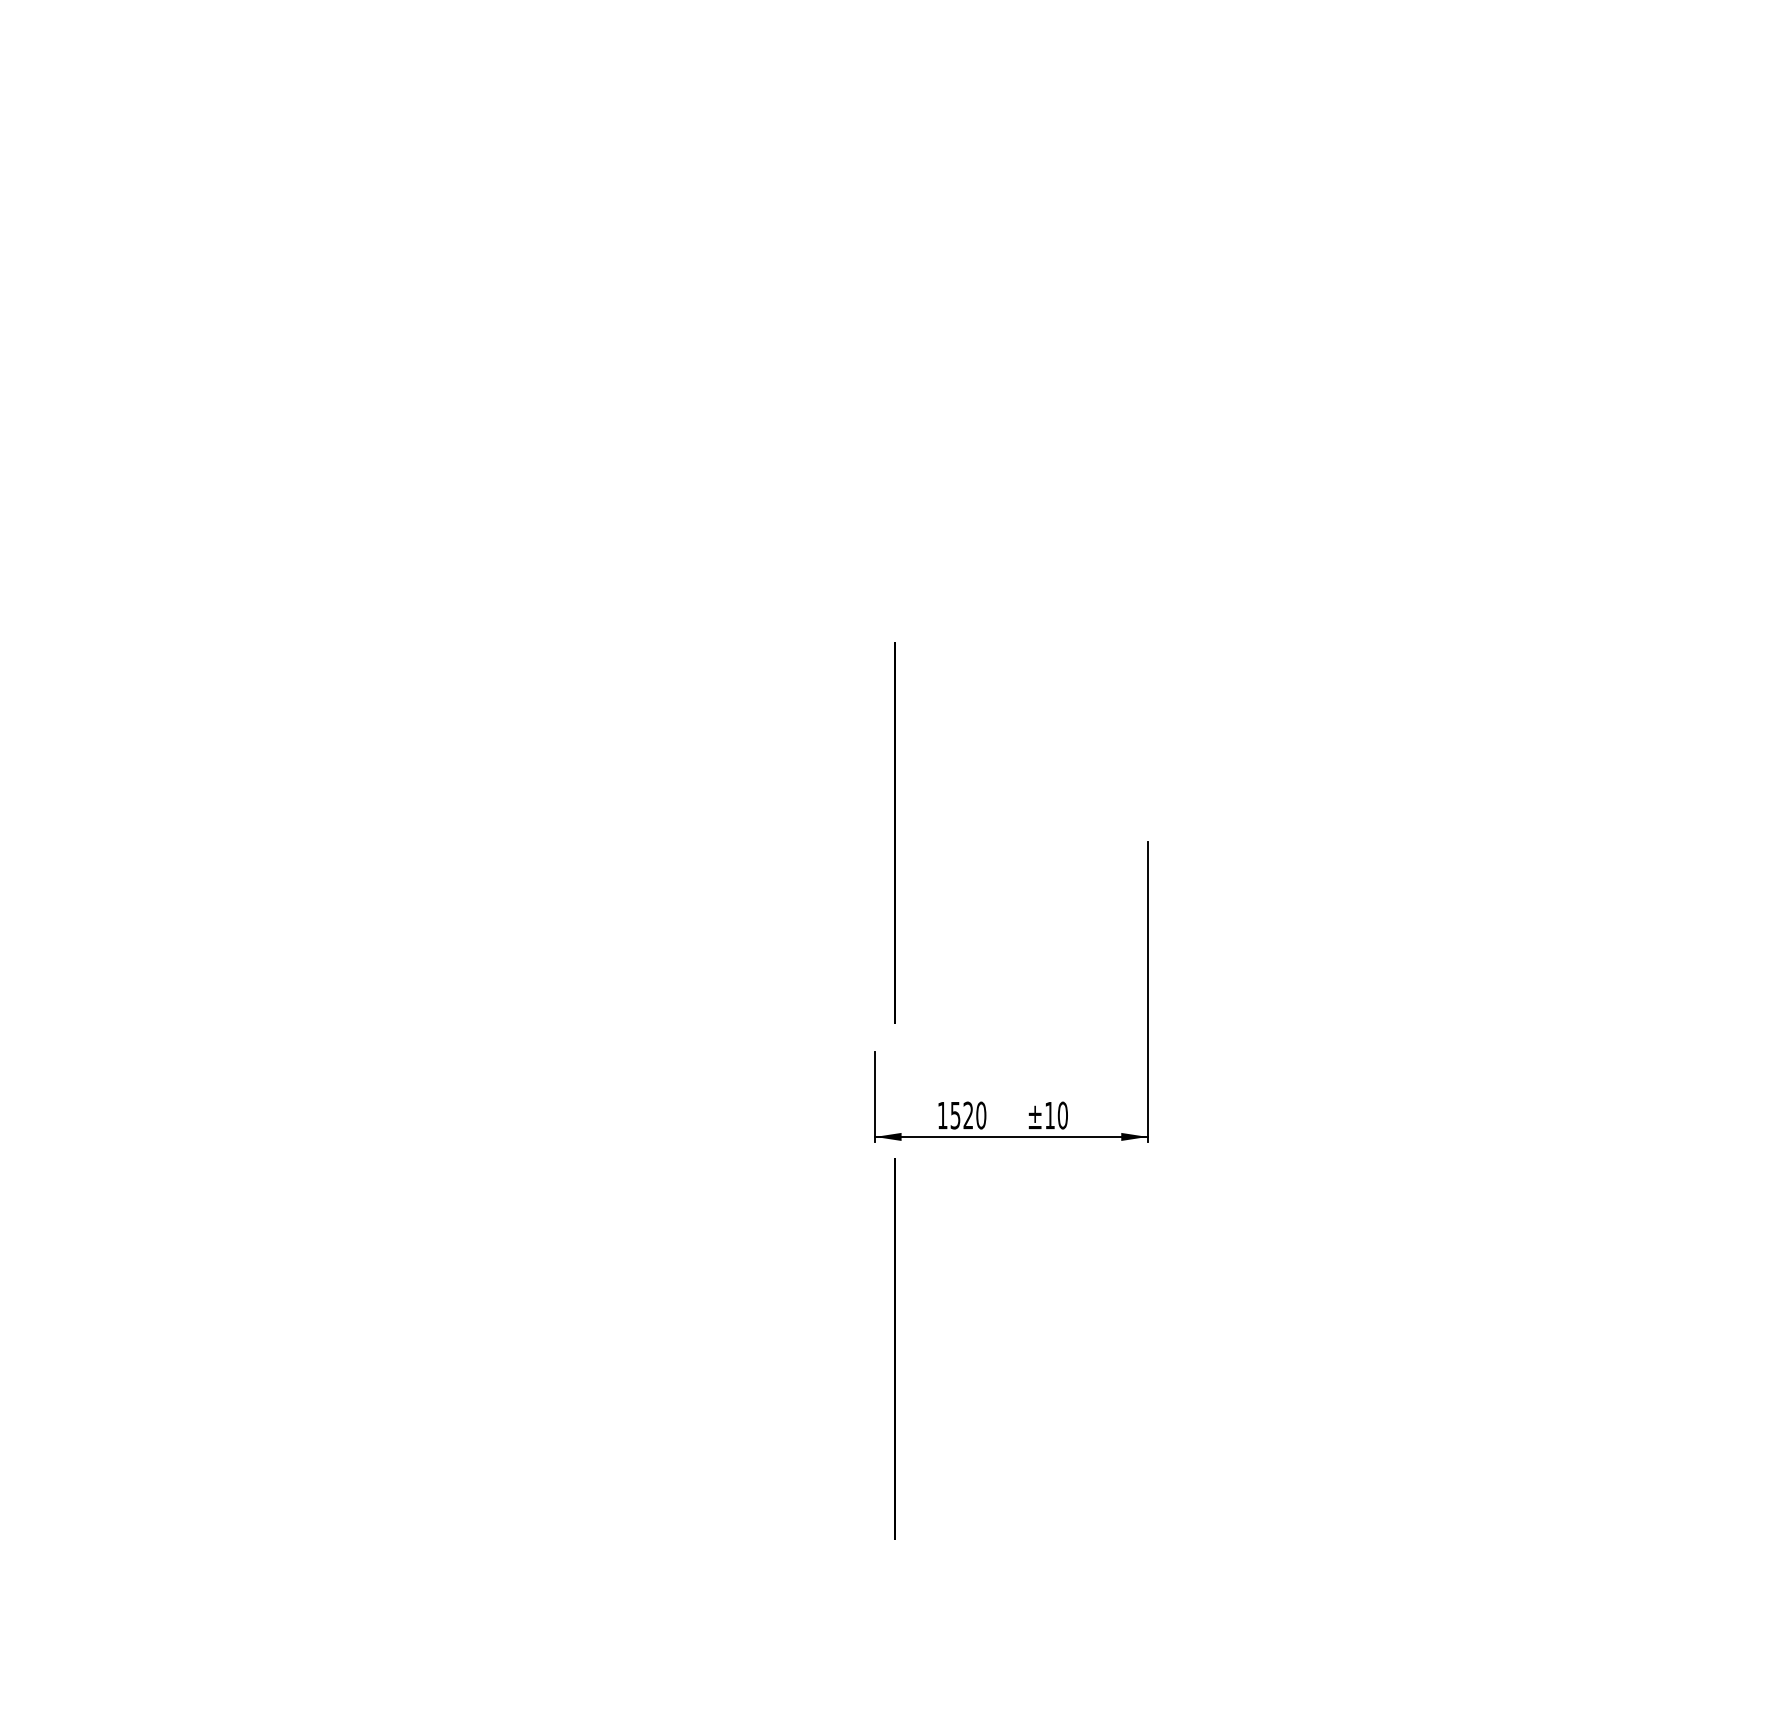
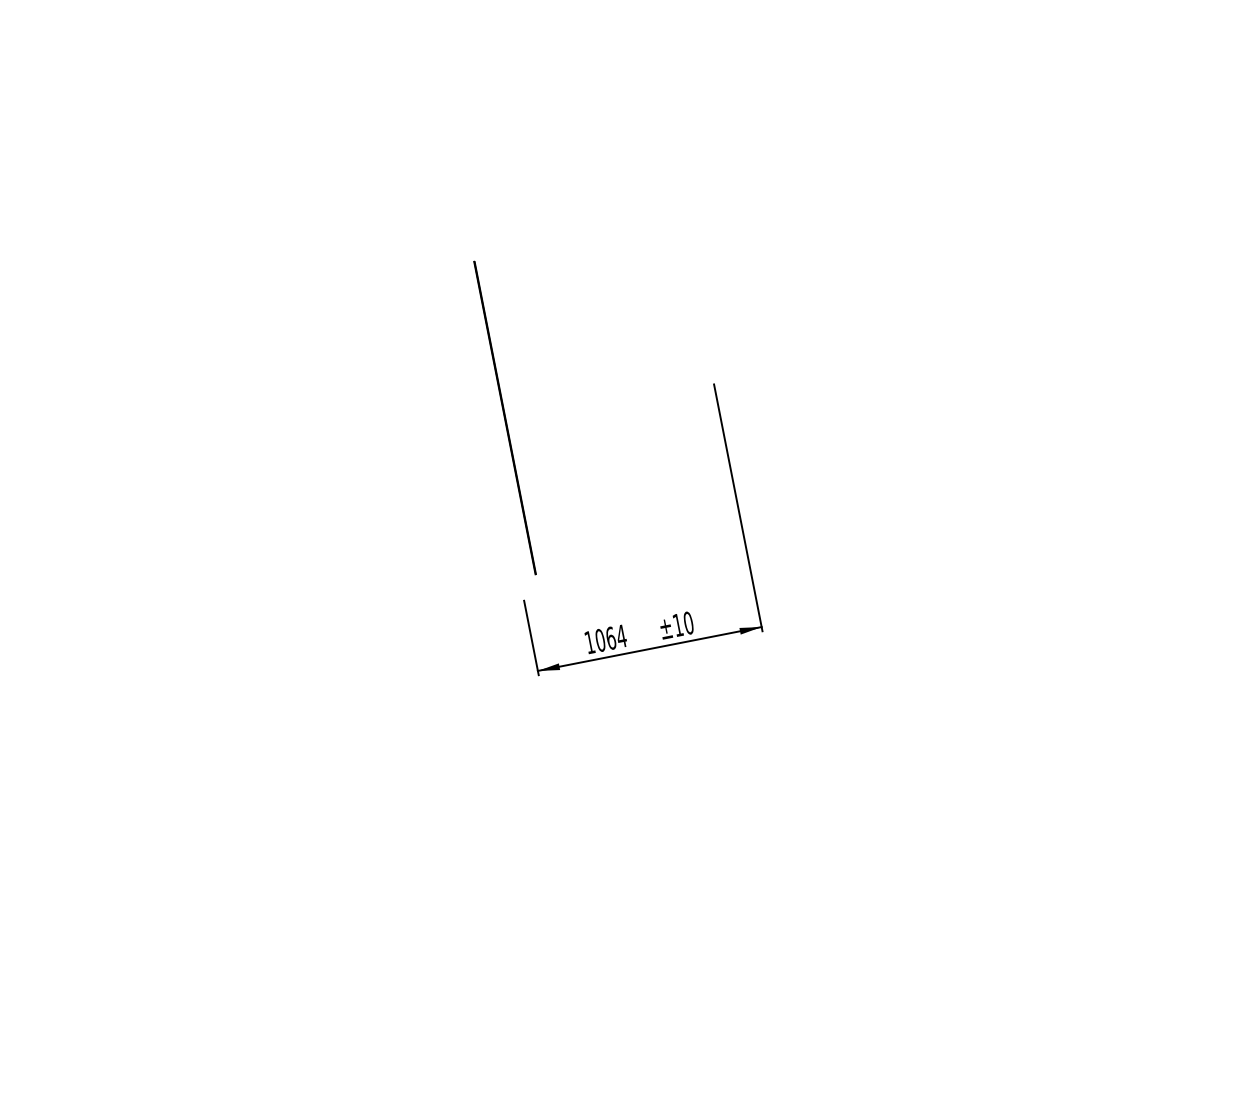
text: (968, 1115) -> (611, 638), 1520 -> 1064
line: (894, 1348) -> (587, 841), removed

